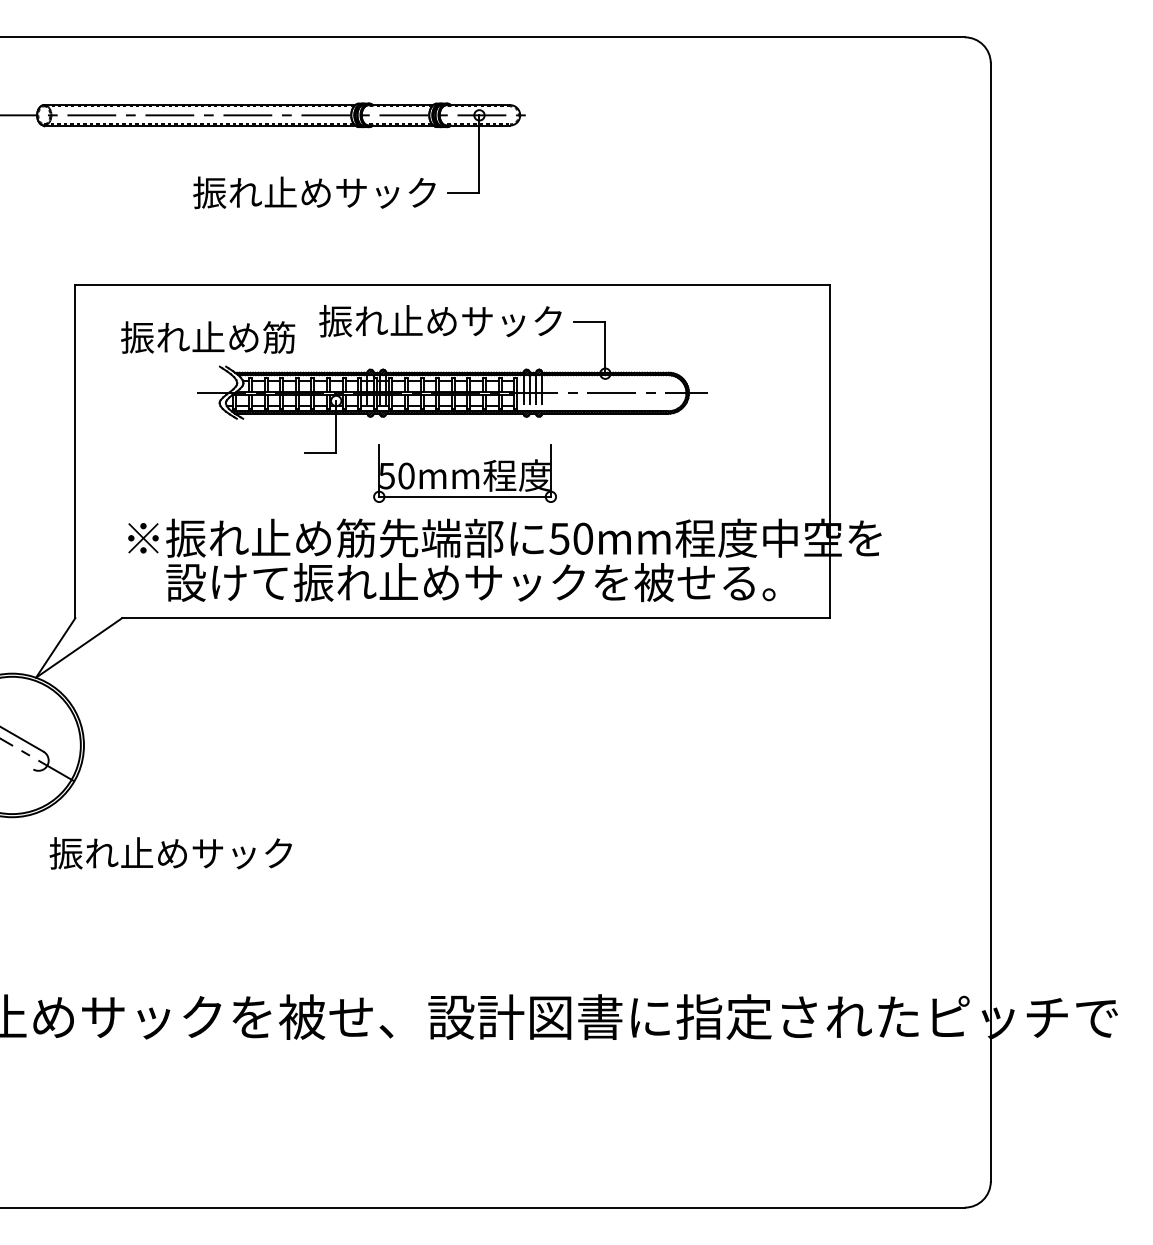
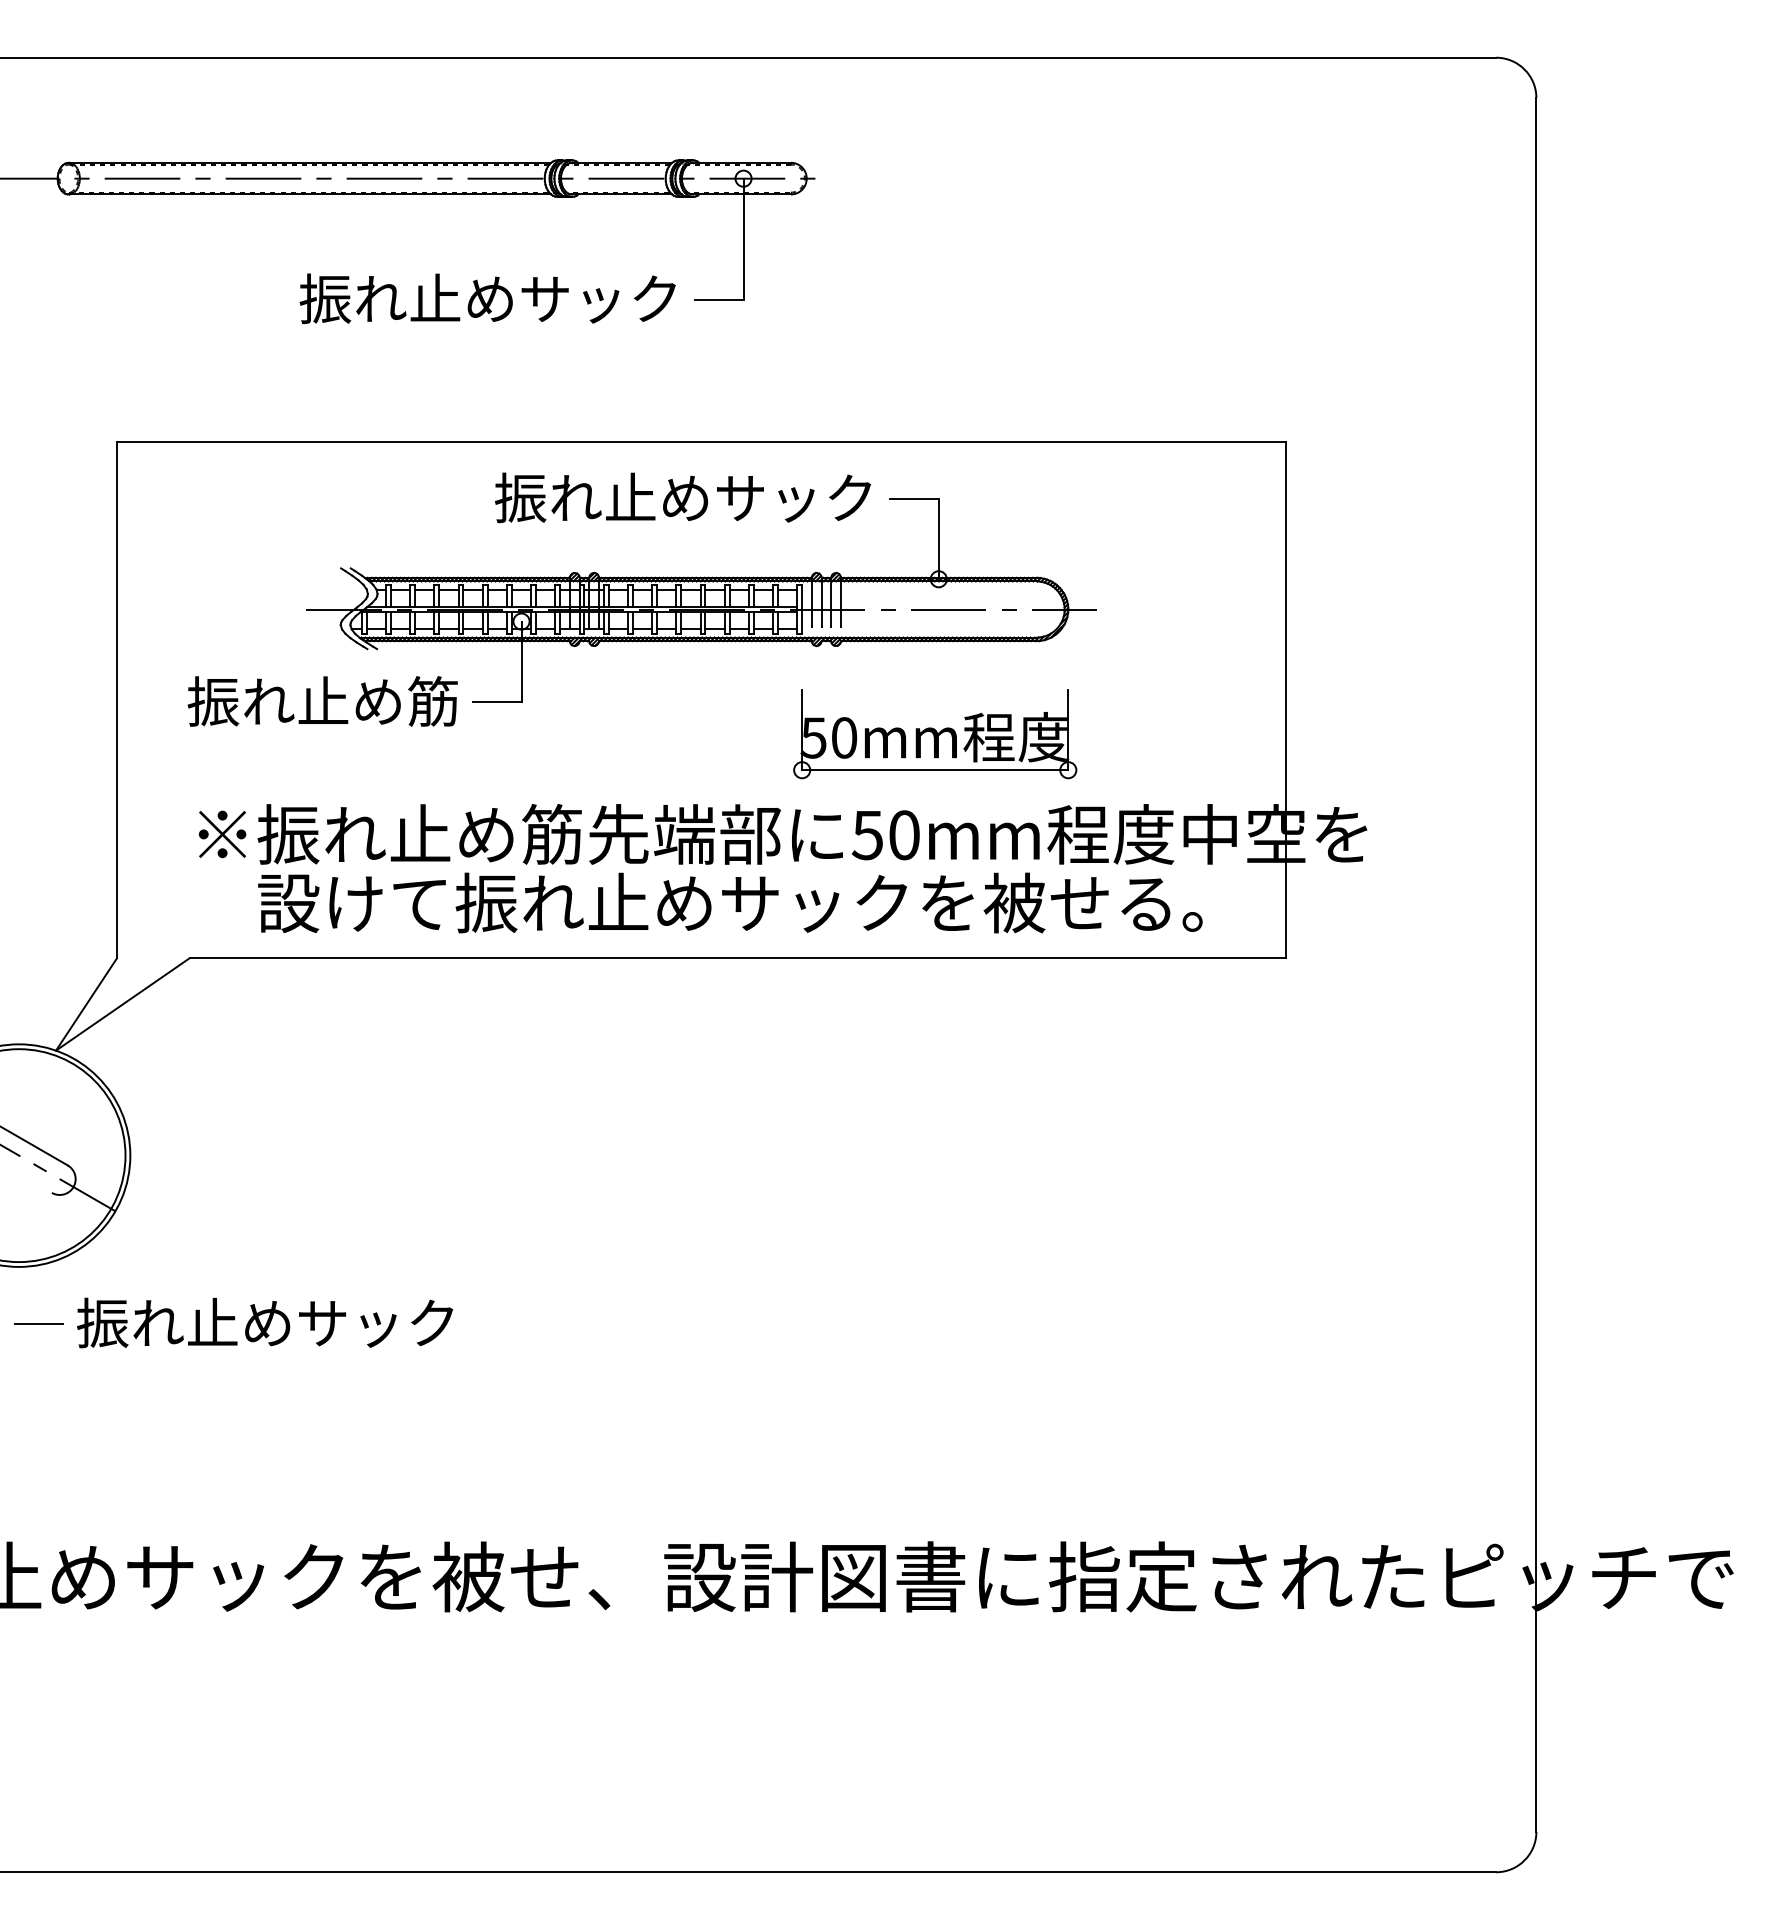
text: (208, 337) -> (323, 701), moved
part: (464, 473) -> (934, 733), moved
line: (24, 853) -> (38, 1323), added

